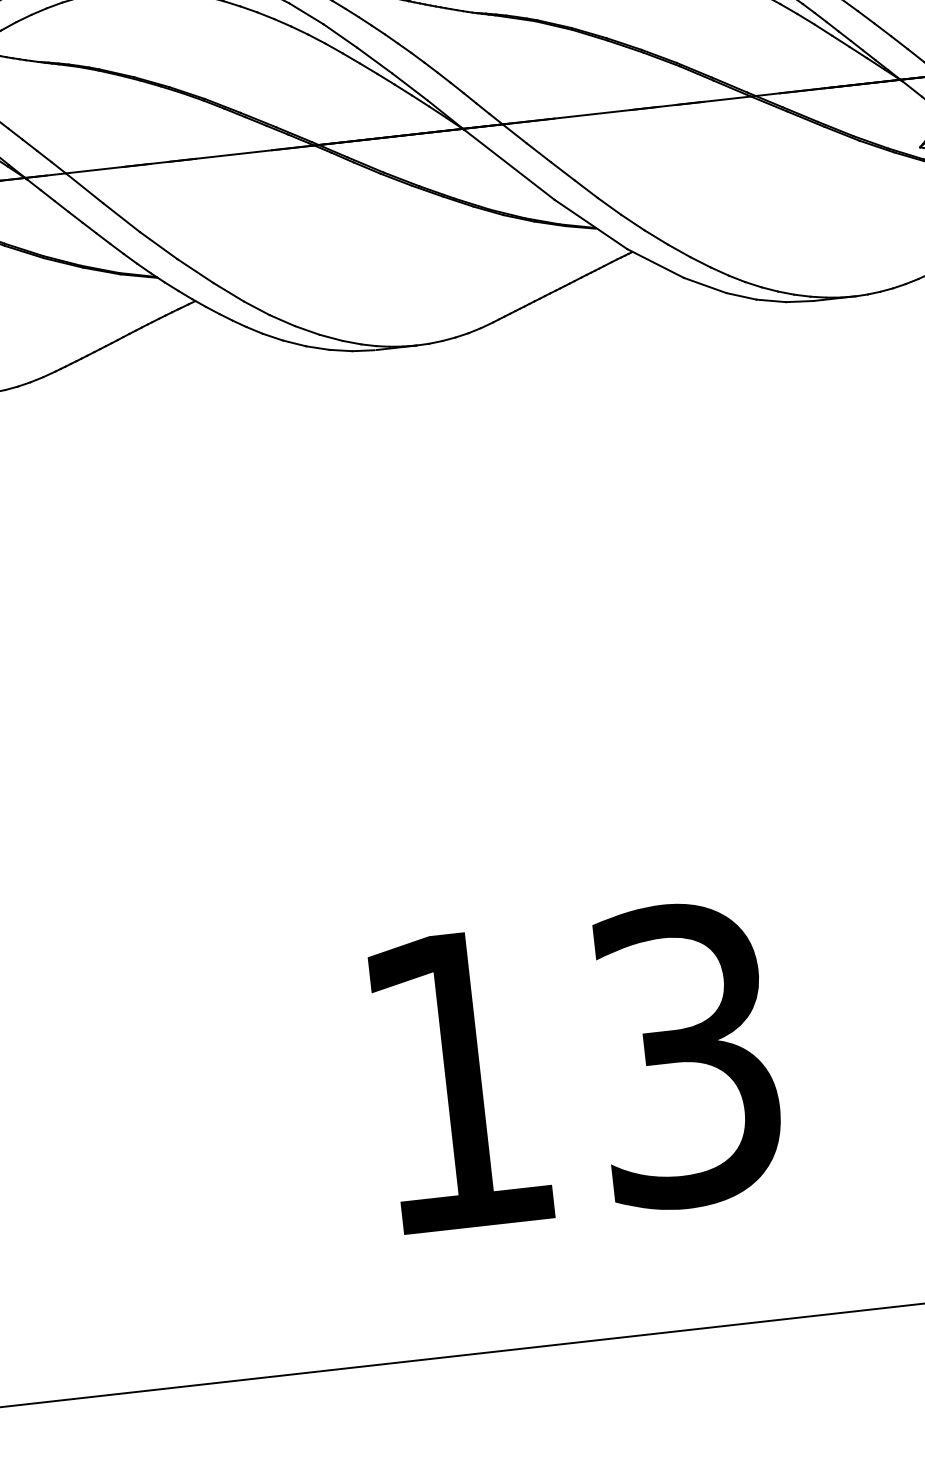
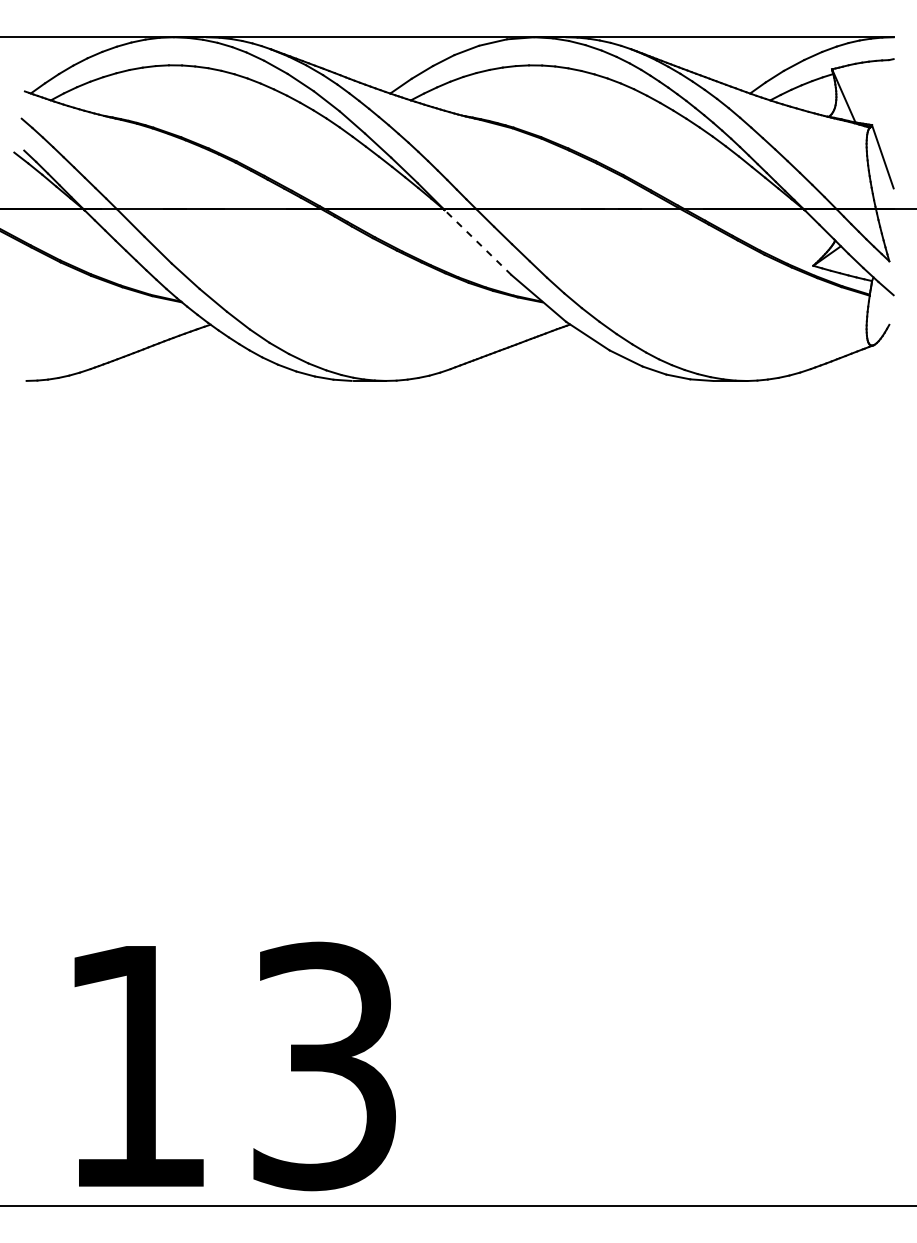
line: (509, 164) -> (478, 242), solid -> dashed
text: (576, 1067) -> (234, 1066), moved

